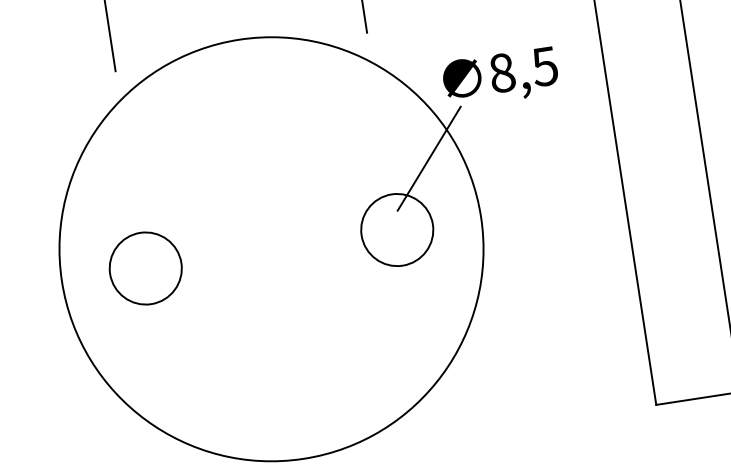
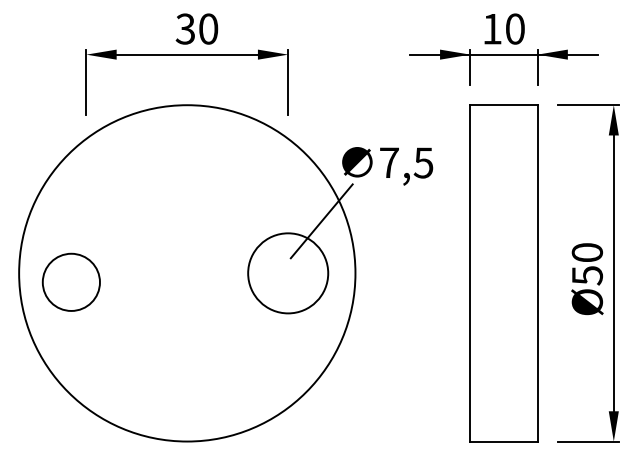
text: (502, 72) -> (389, 162), 8,5 -> 7,5
circle: (396, 229) -> (287, 272), size x1.4
circle: (144, 267) -> (70, 281), moved

